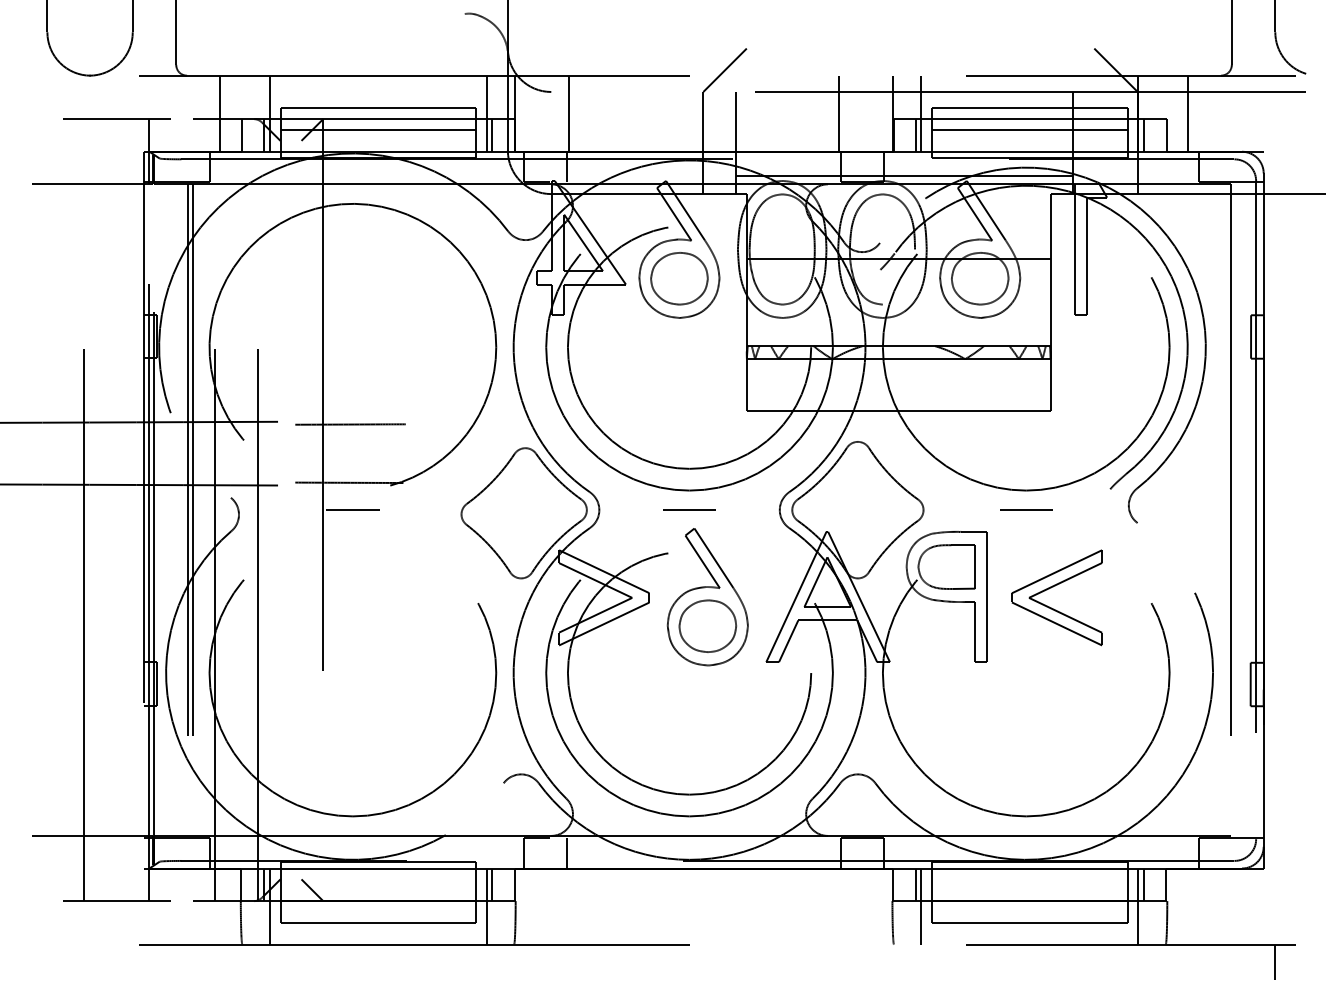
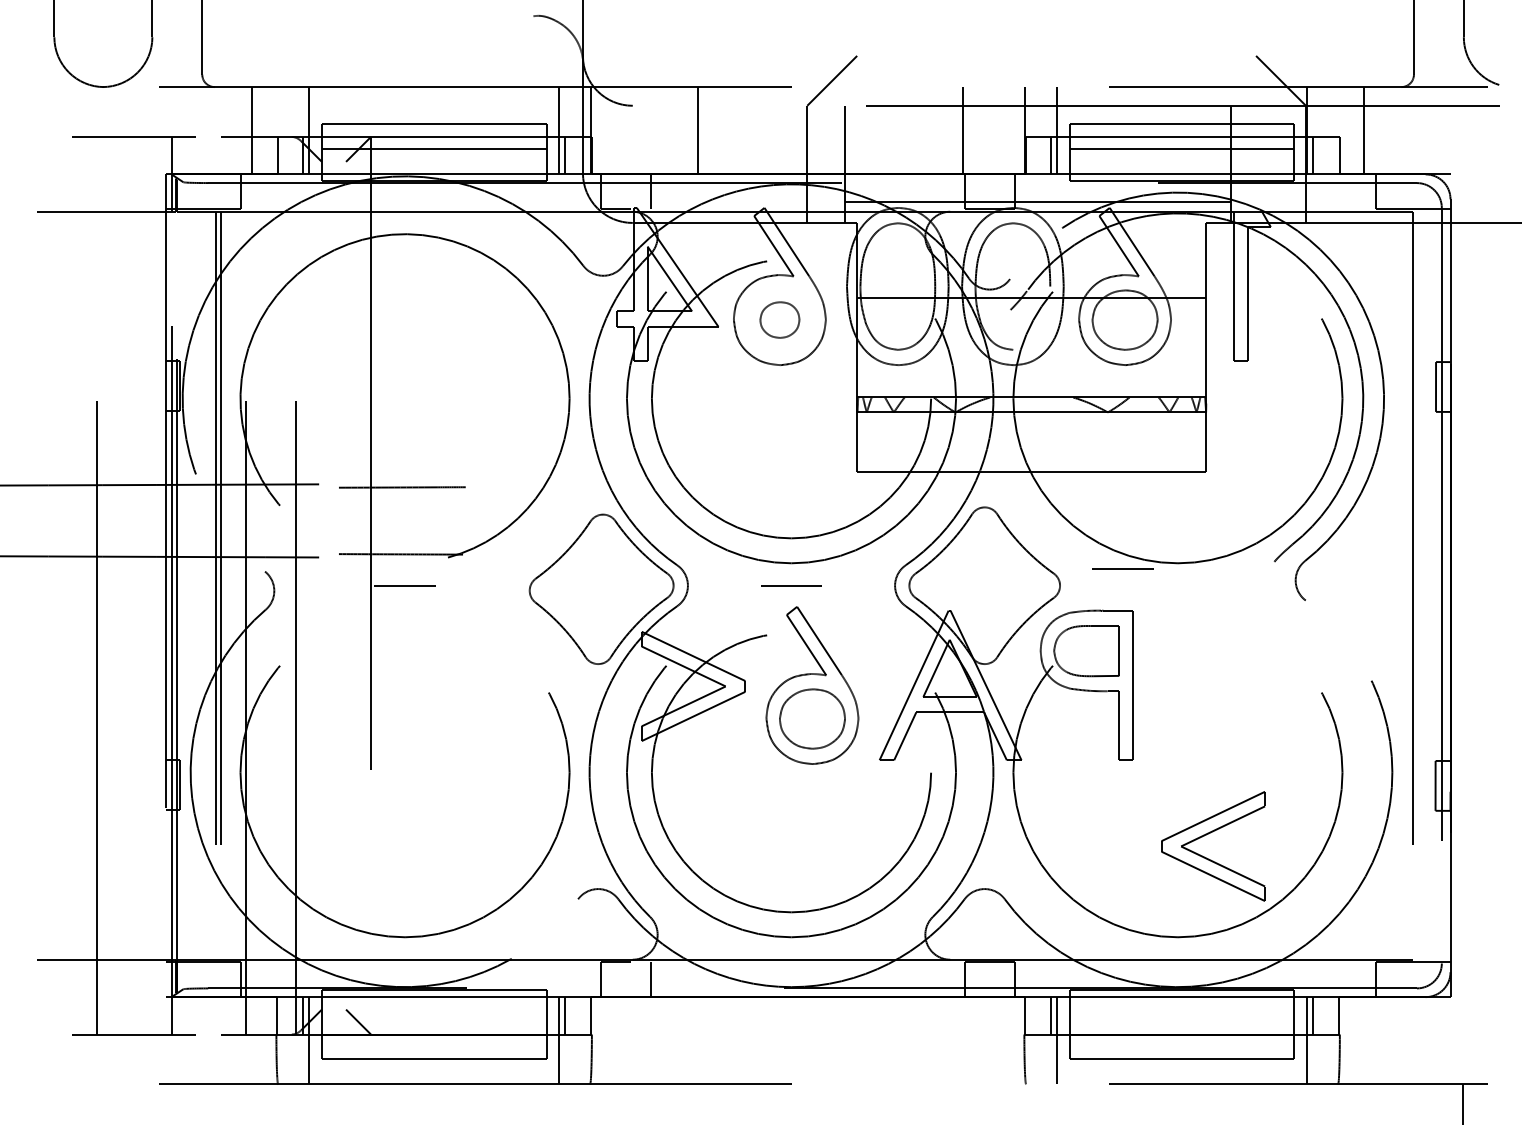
line: (569, 113) -> (697, 130), moved
part: (679, 278) -> (779, 319), size x0.6
line: (1025, 509) -> (1122, 568), moved
part: (1052, 587) -> (1208, 834), moved

